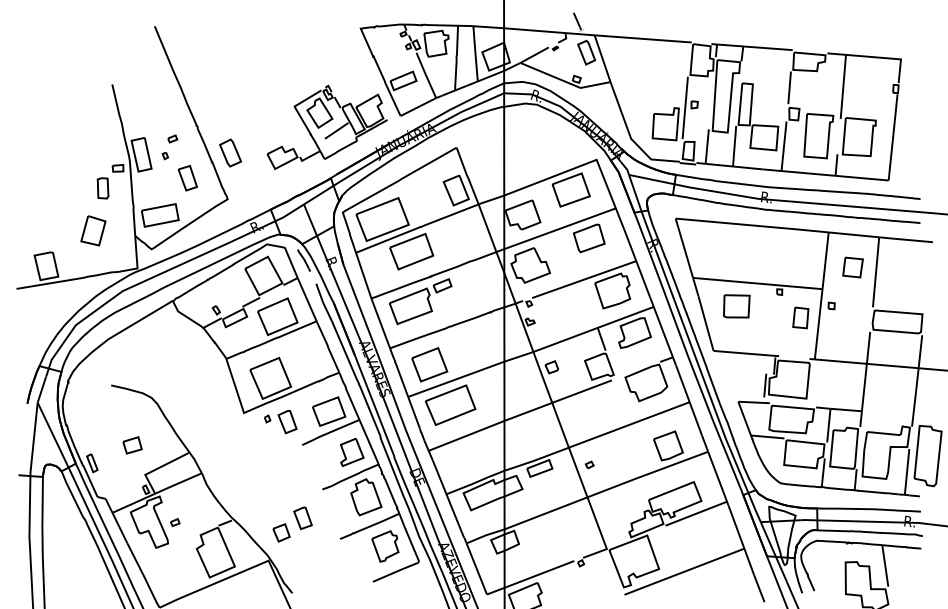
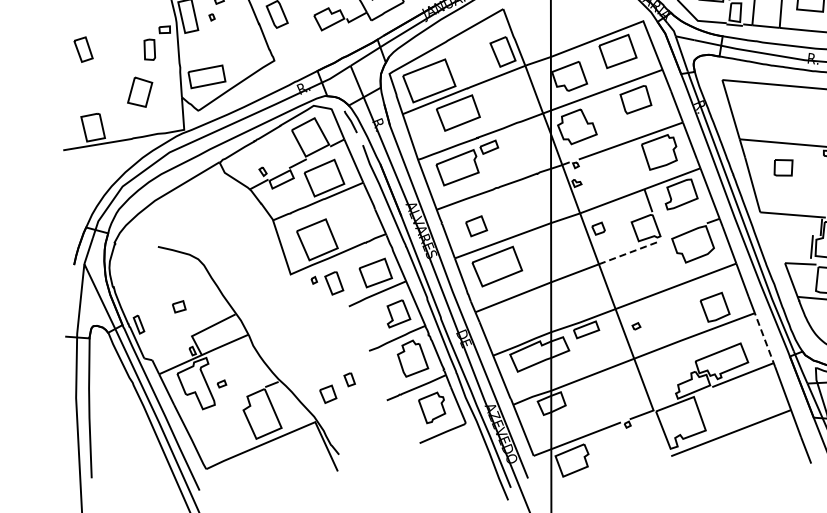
part: (187, 178) -> (83, 49), moved
part: (736, 306) -> (783, 167), size x0.7
part: (429, 364) -> (476, 225), size x0.6
line: (582, 391) -> (629, 252), solid -> dashed
part: (132, 445) -> (179, 306), size x0.7
line: (718, 478) -> (765, 339), solid -> dashed
part: (302, 518) -> (349, 379), size x0.6

